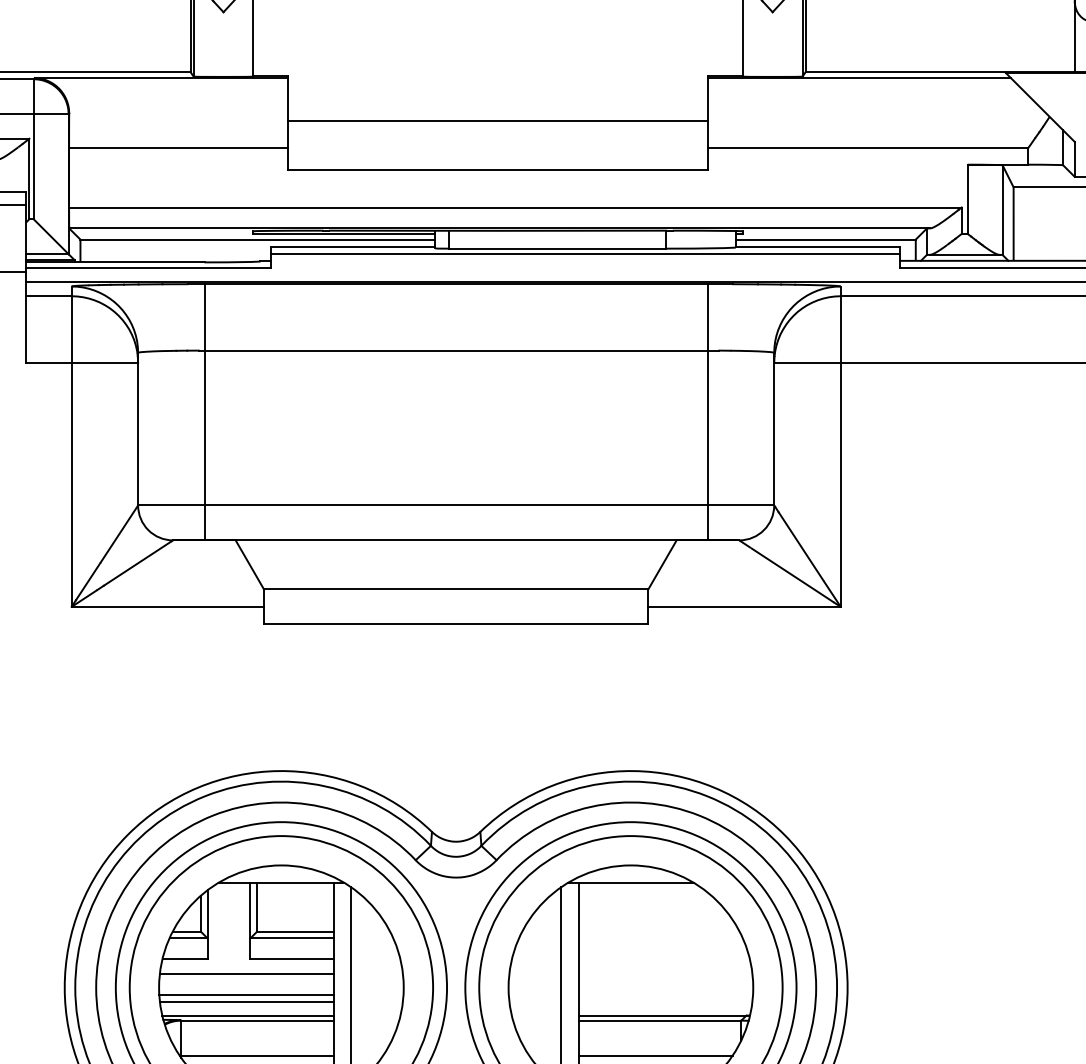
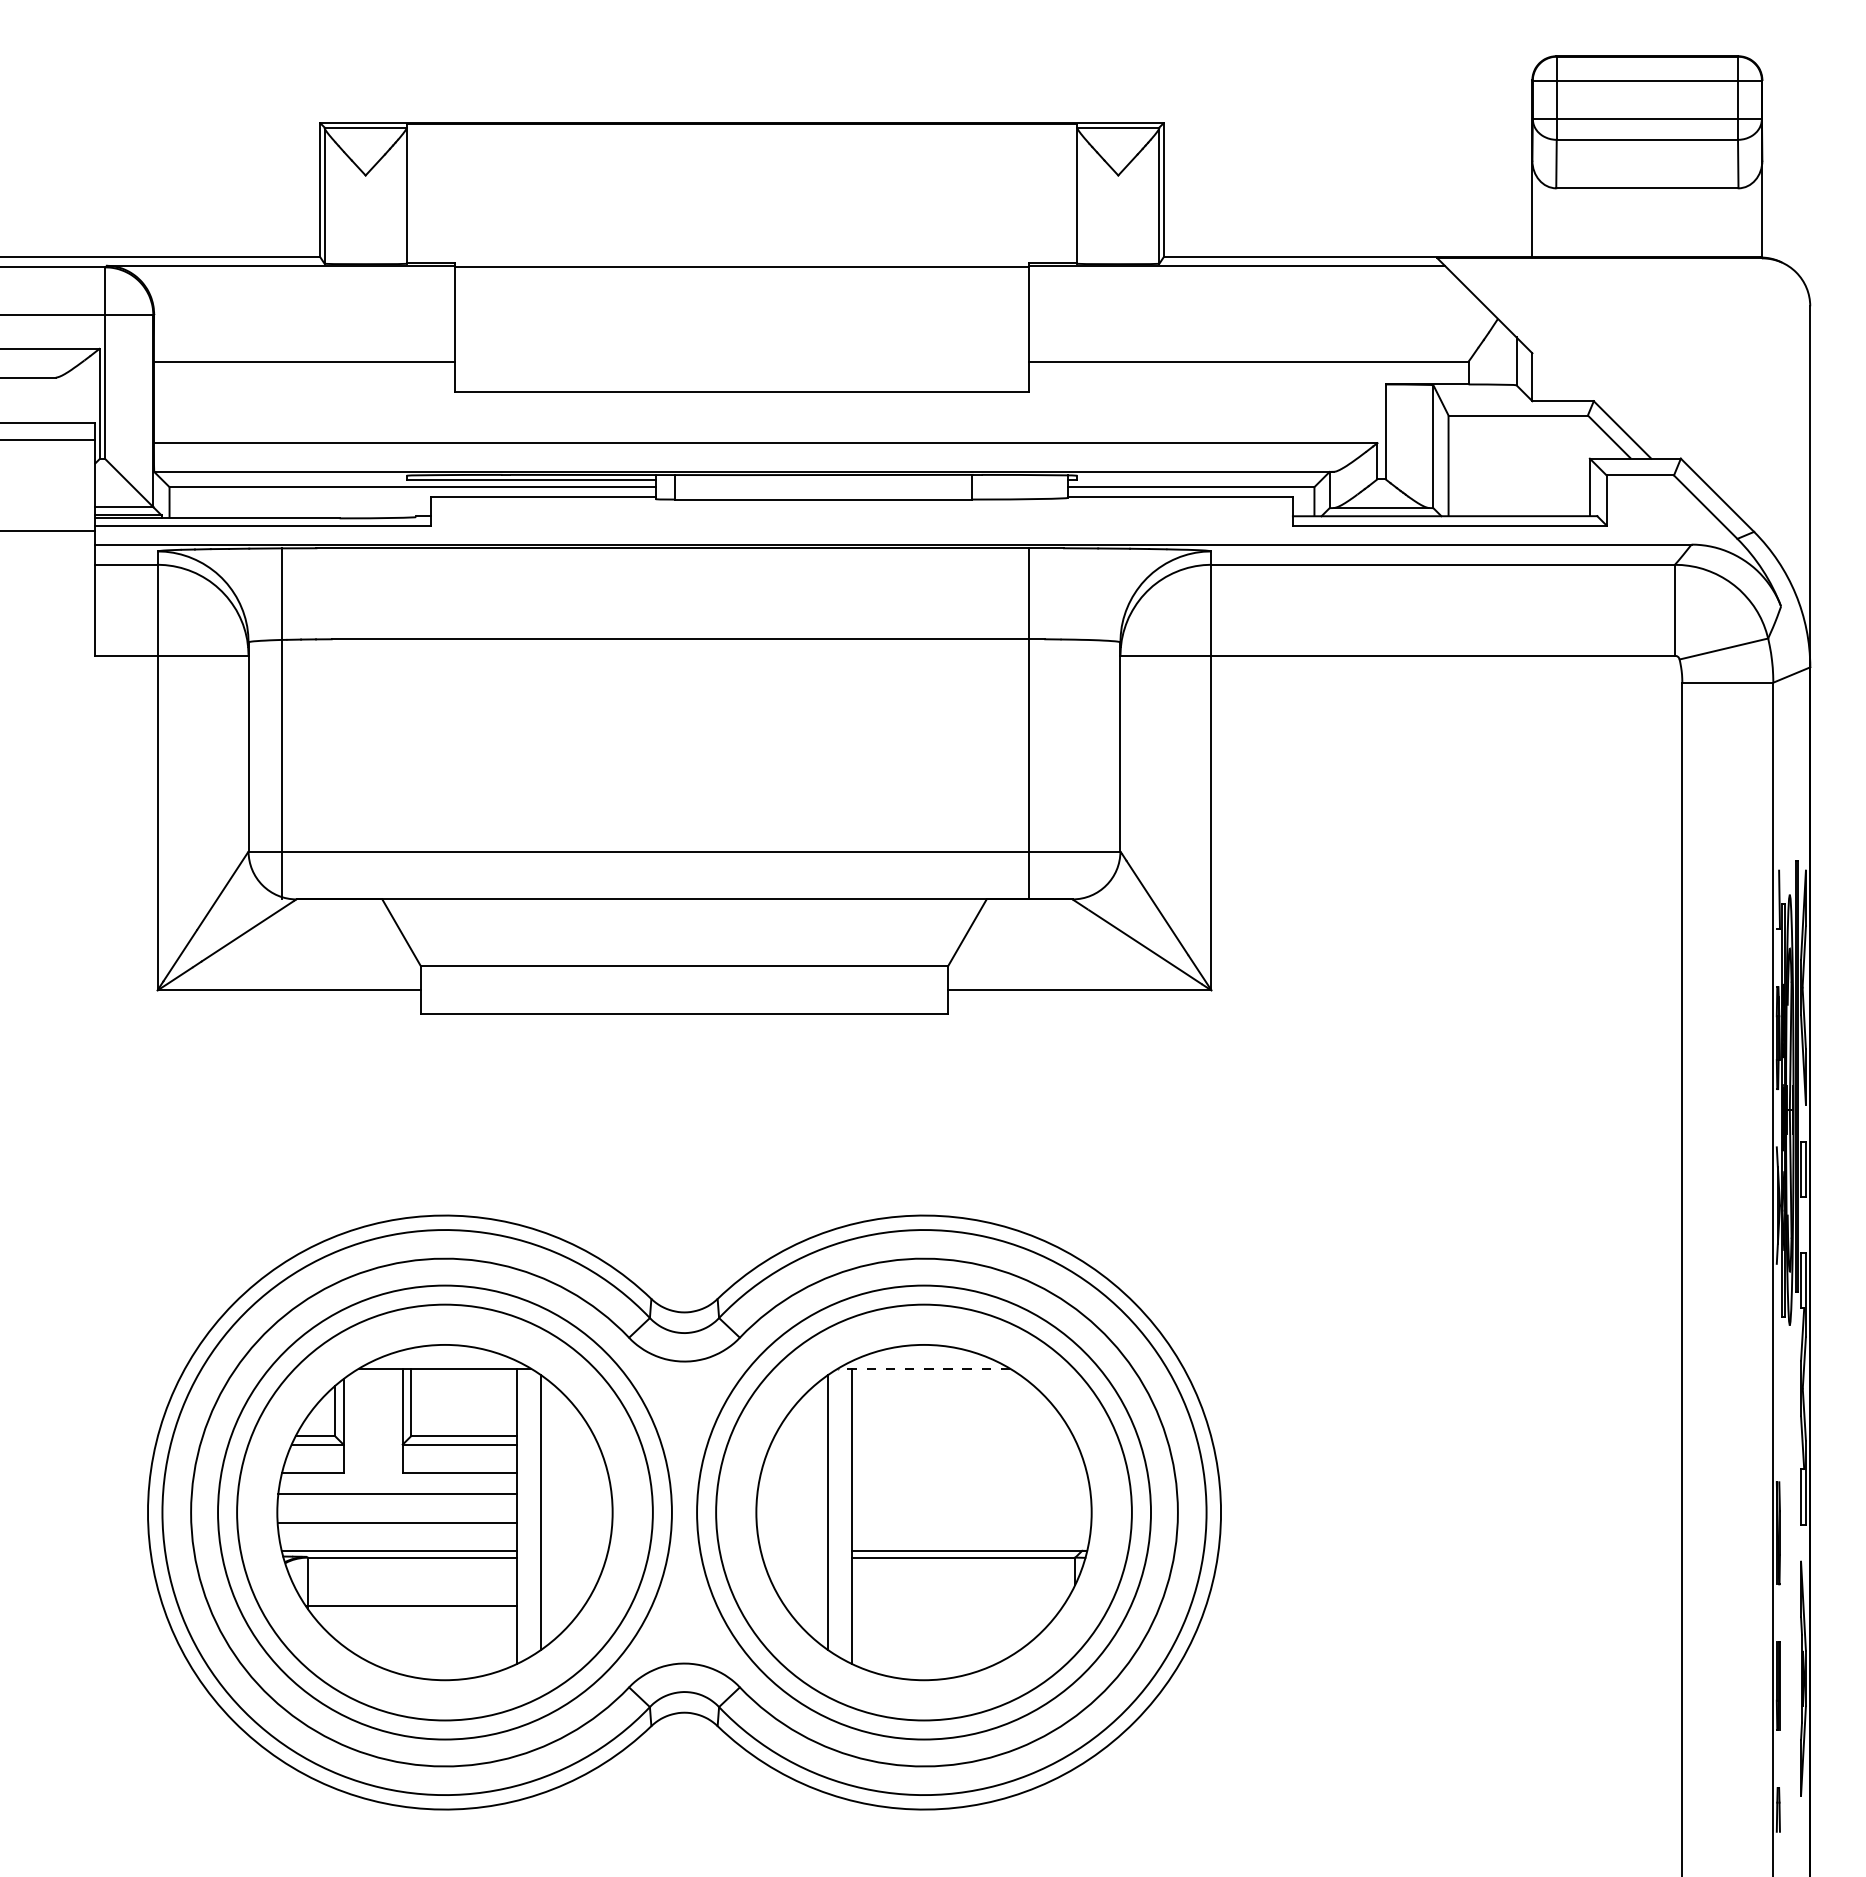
line: (497, 120) -> (741, 266), moved
line: (585, 253) -> (861, 506), removed
line: (204, 412) -> (281, 723), moved
line: (630, 882) -> (923, 1368), solid -> dashed
line: (246, 1001) -> (397, 1531), removed
line: (655, 1055) -> (957, 1605), removed

